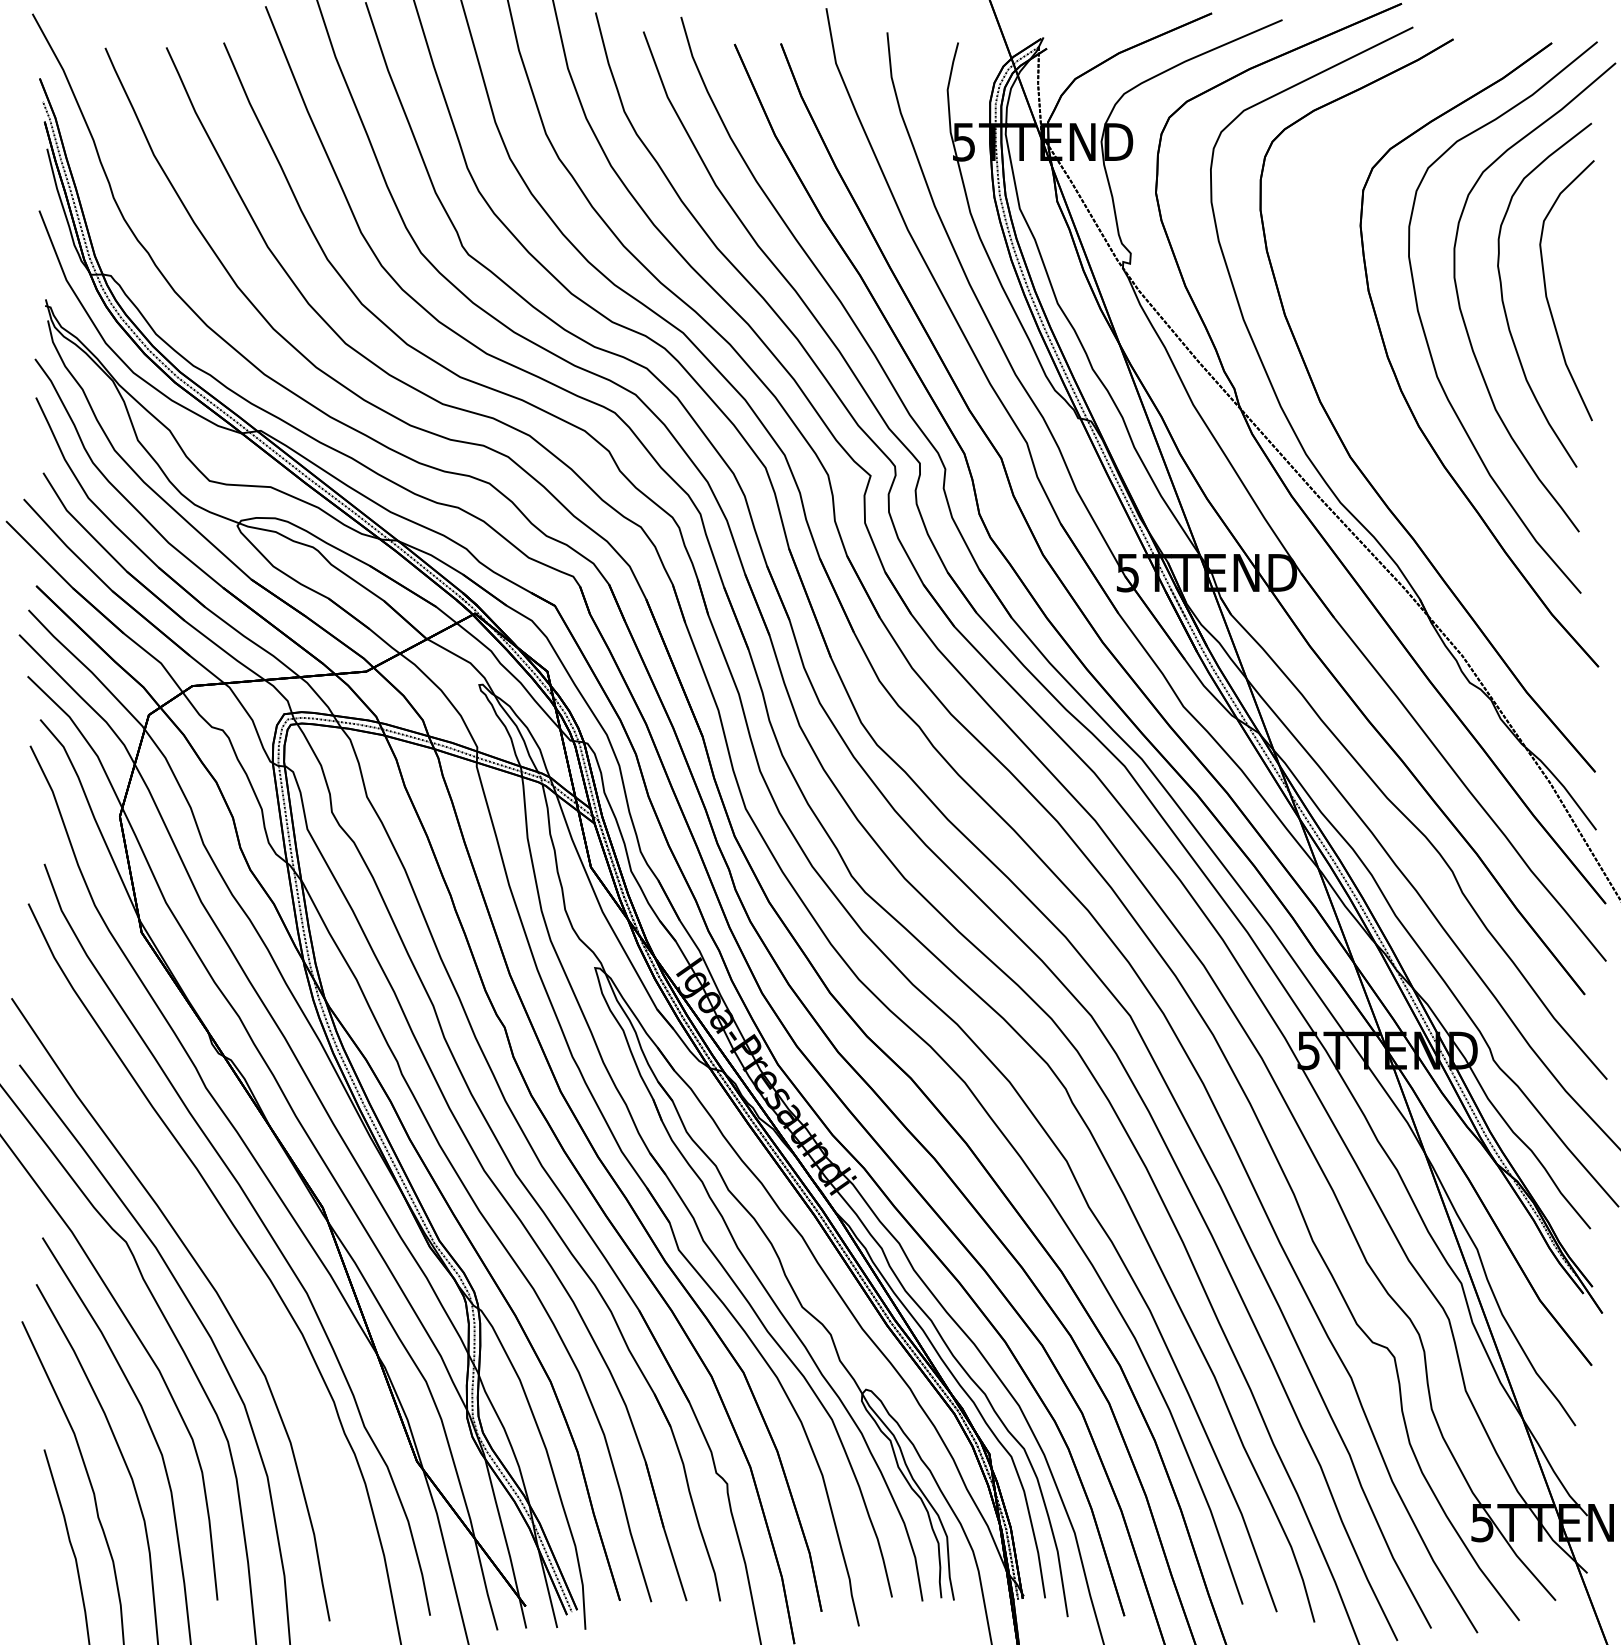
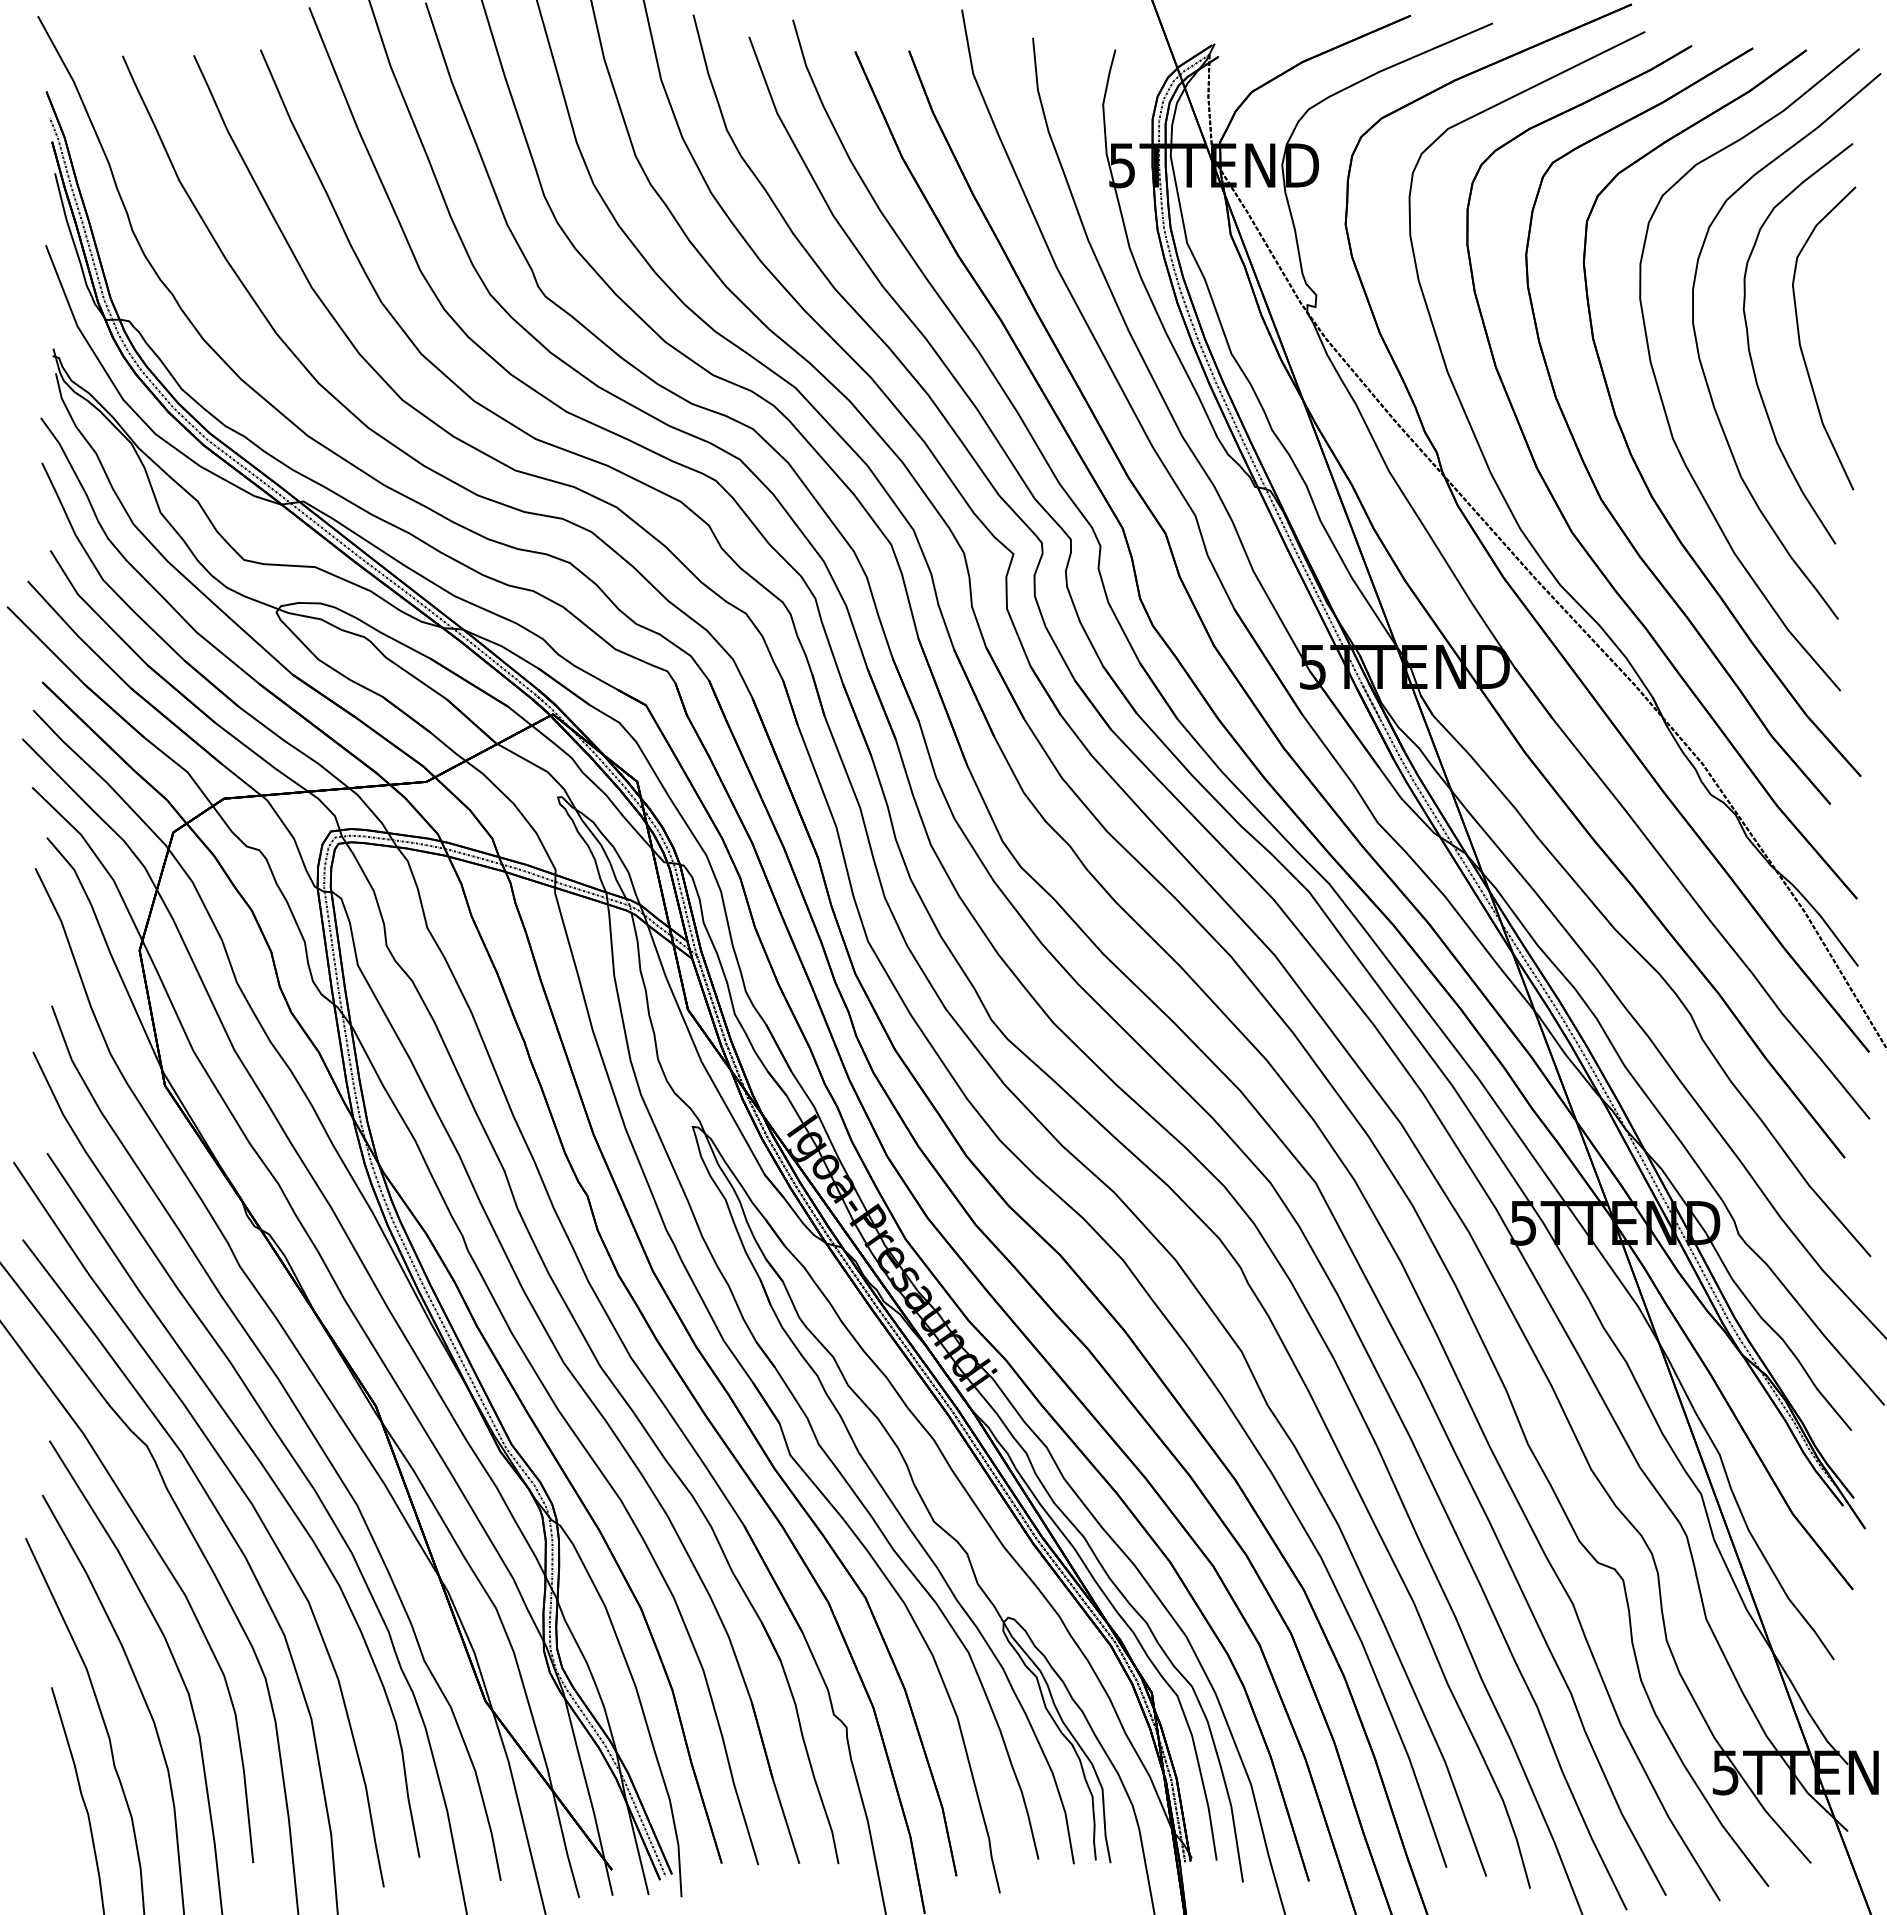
part: (1364, 403) -> (1588, 469), added
part: (233, 1271) -> (271, 1480), added

